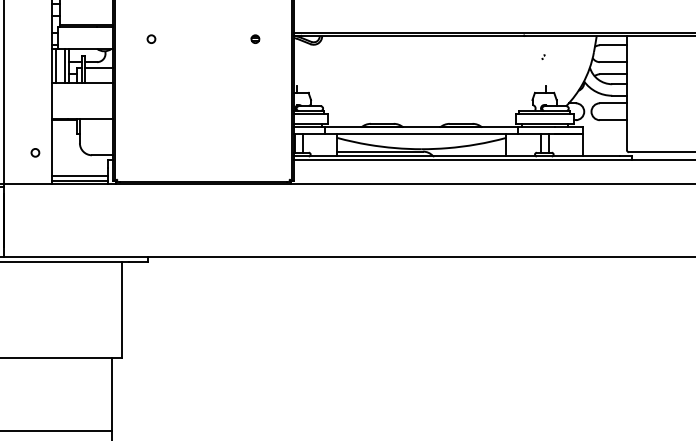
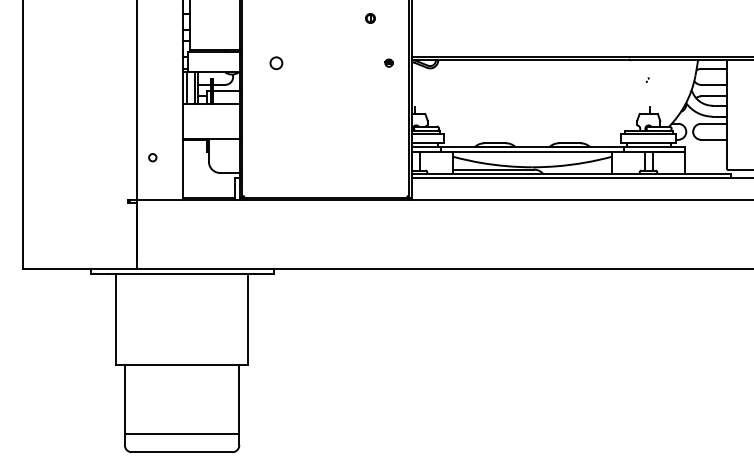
circle: (151, 38) -> (276, 62), size x1.6
part: (254, 38) -> (388, 62), moved
circle: (35, 152) -> (152, 157), moved
line: (79, 176) -> (208, 193), removed

